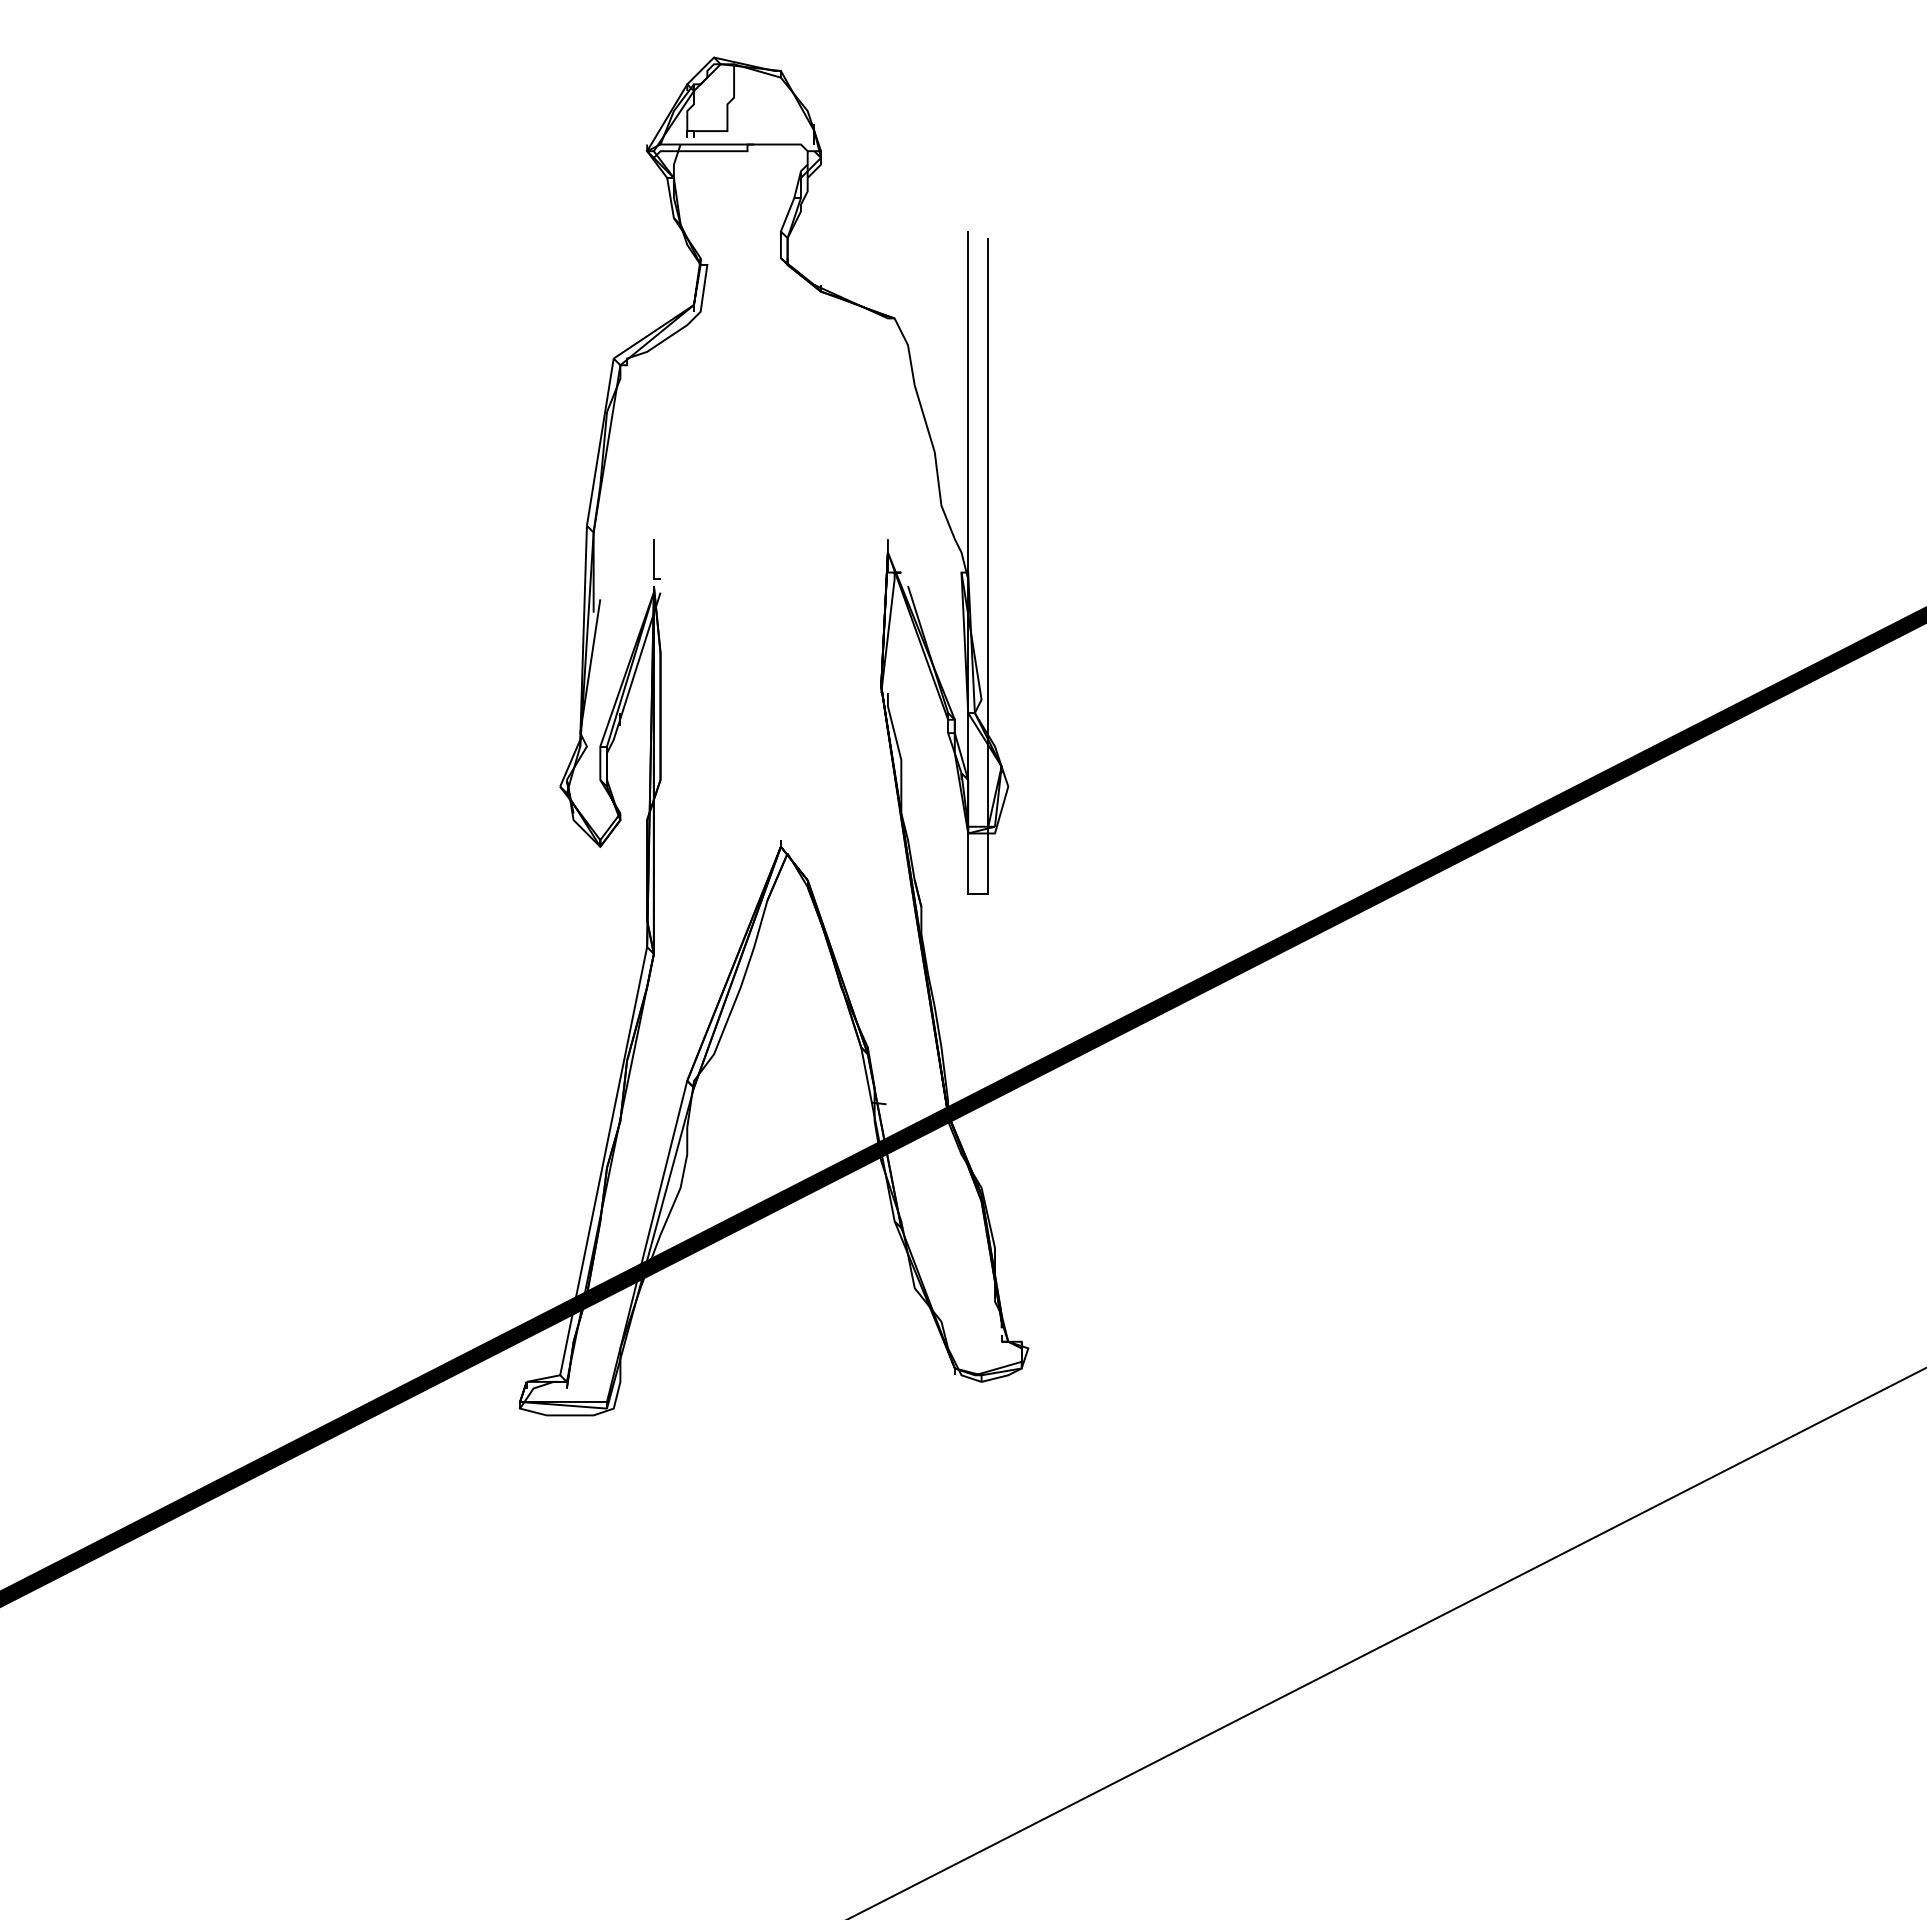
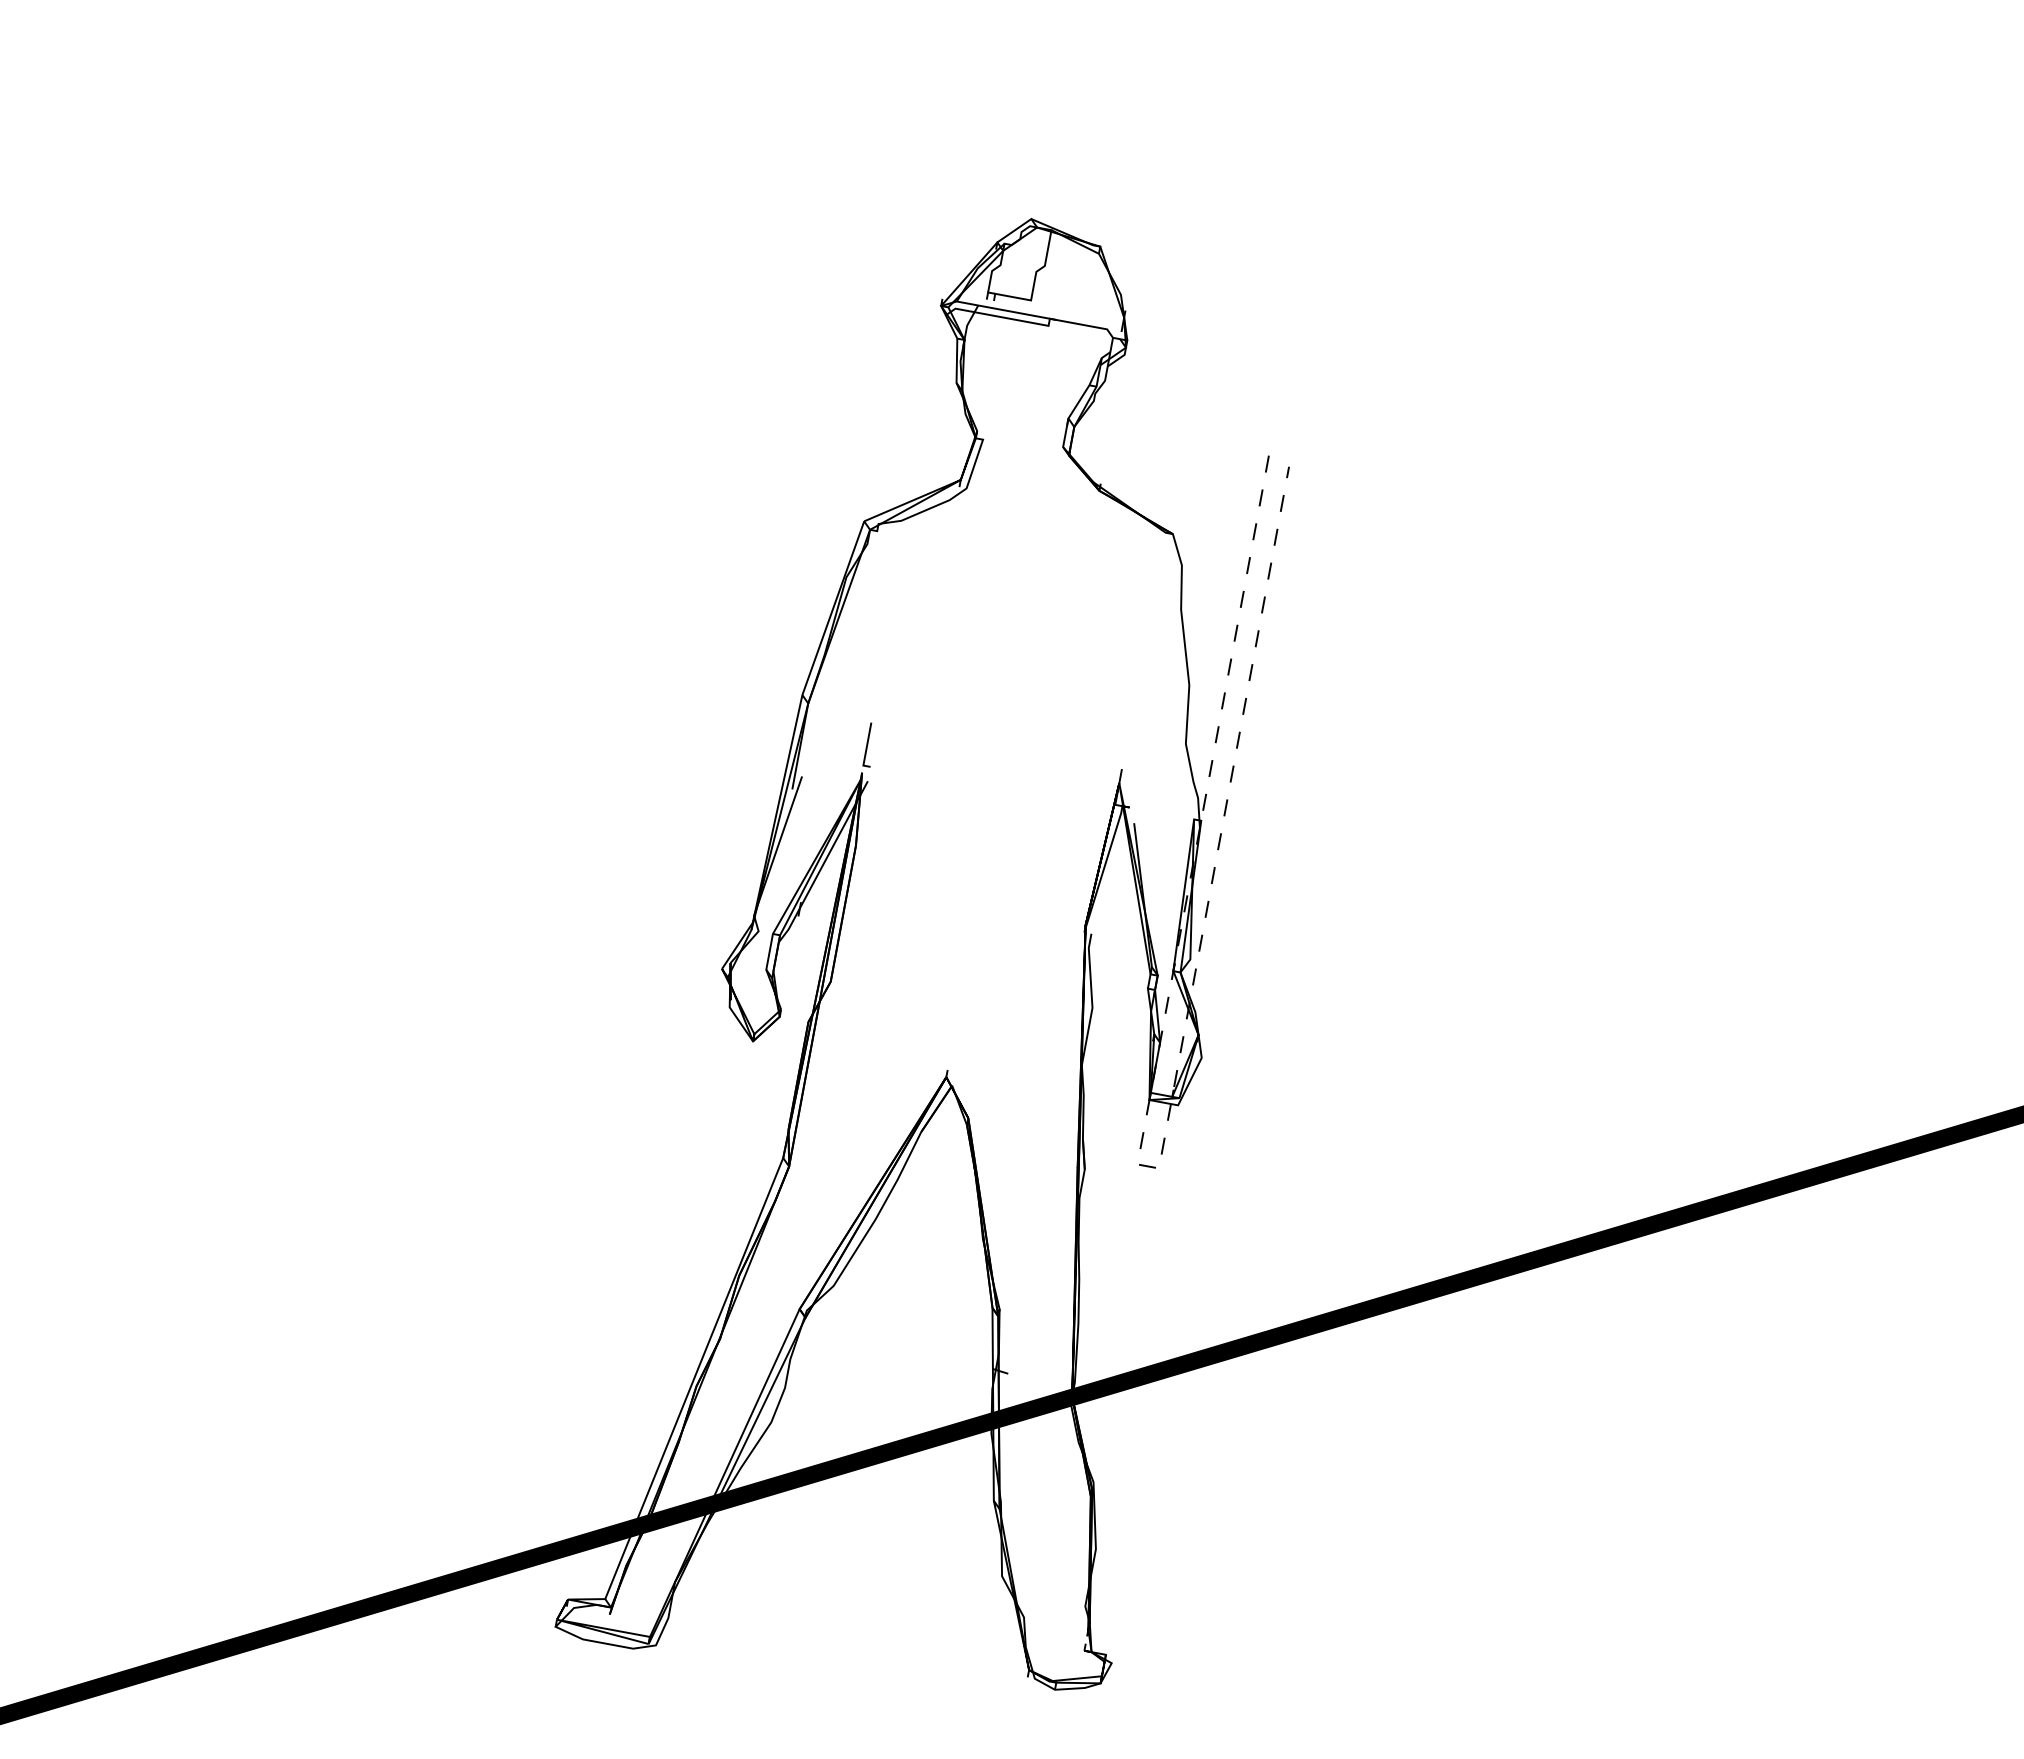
line: (974, 893) -> (1144, 1165), solid -> dashed

